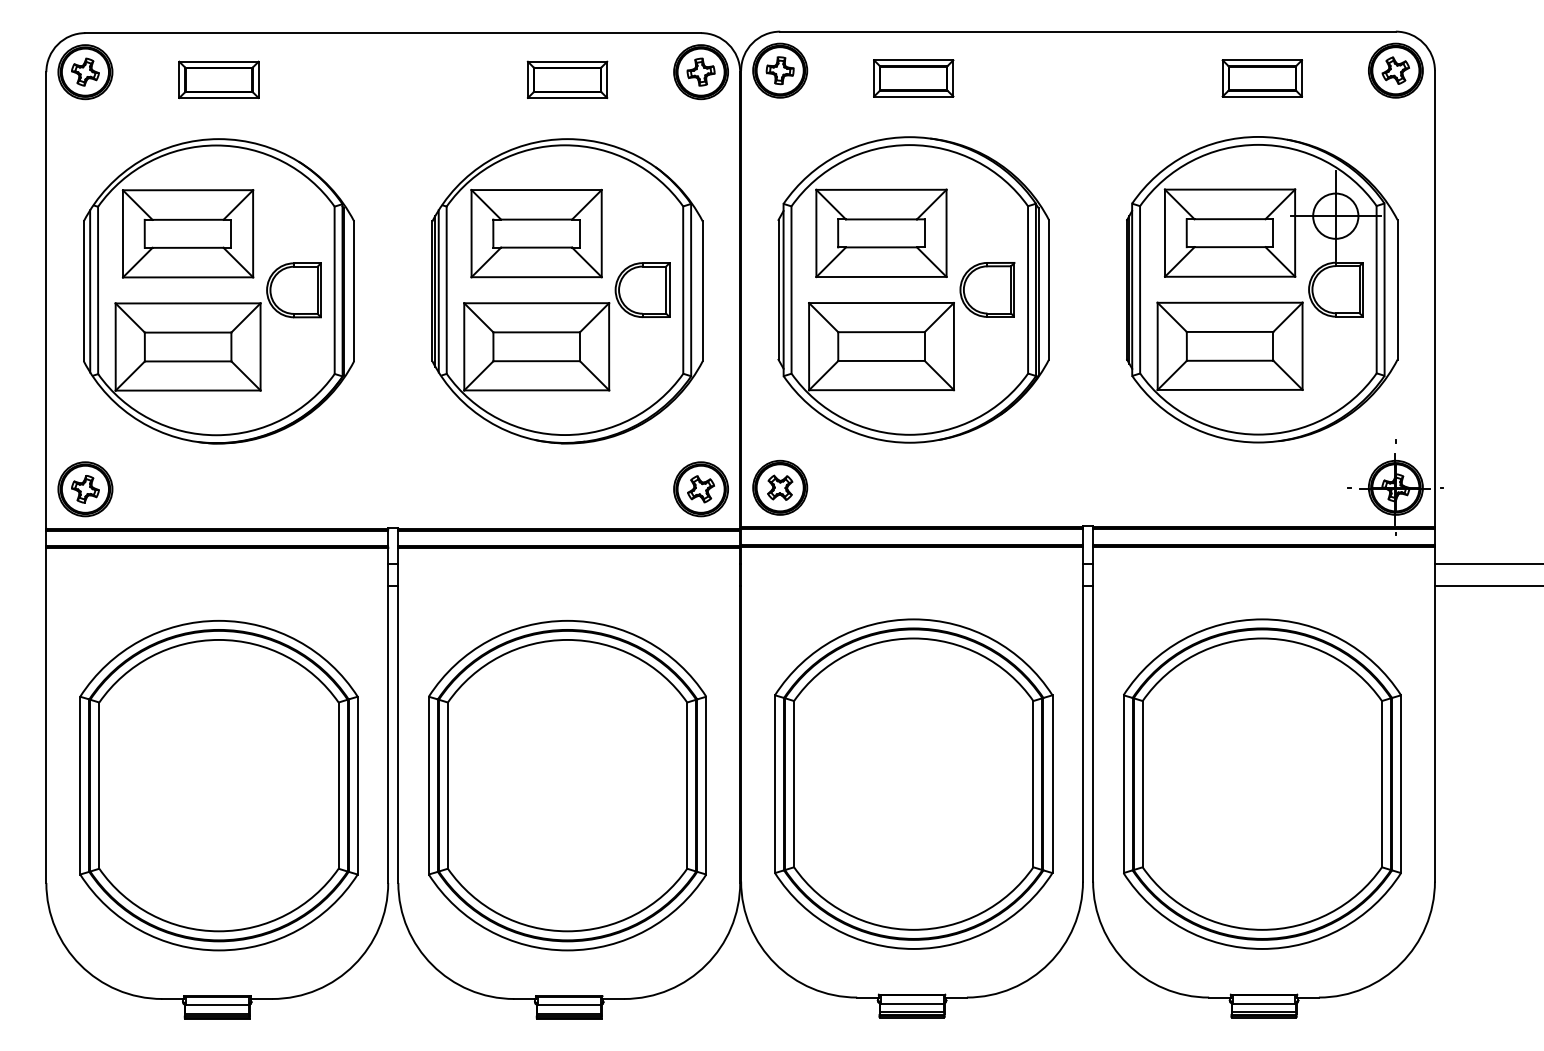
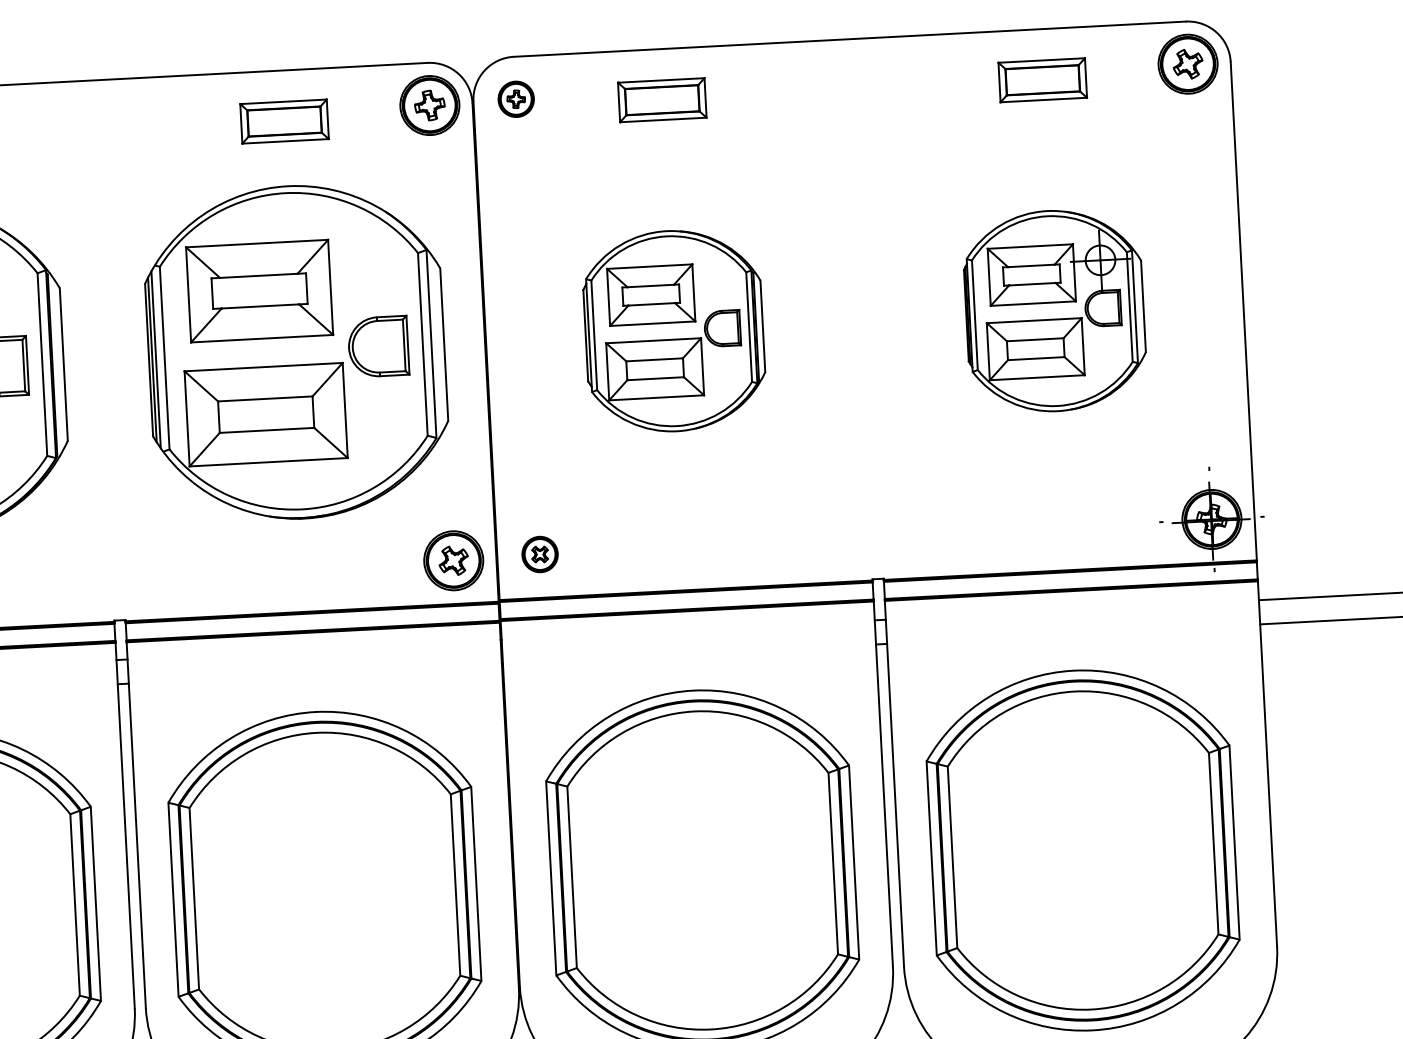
part: (780, 70) -> (516, 99), size x0.6
part: (913, 289) -> (674, 330), size x0.6
part: (1262, 289) -> (1055, 310), size x0.6
part: (780, 487) -> (540, 554), size x0.6

